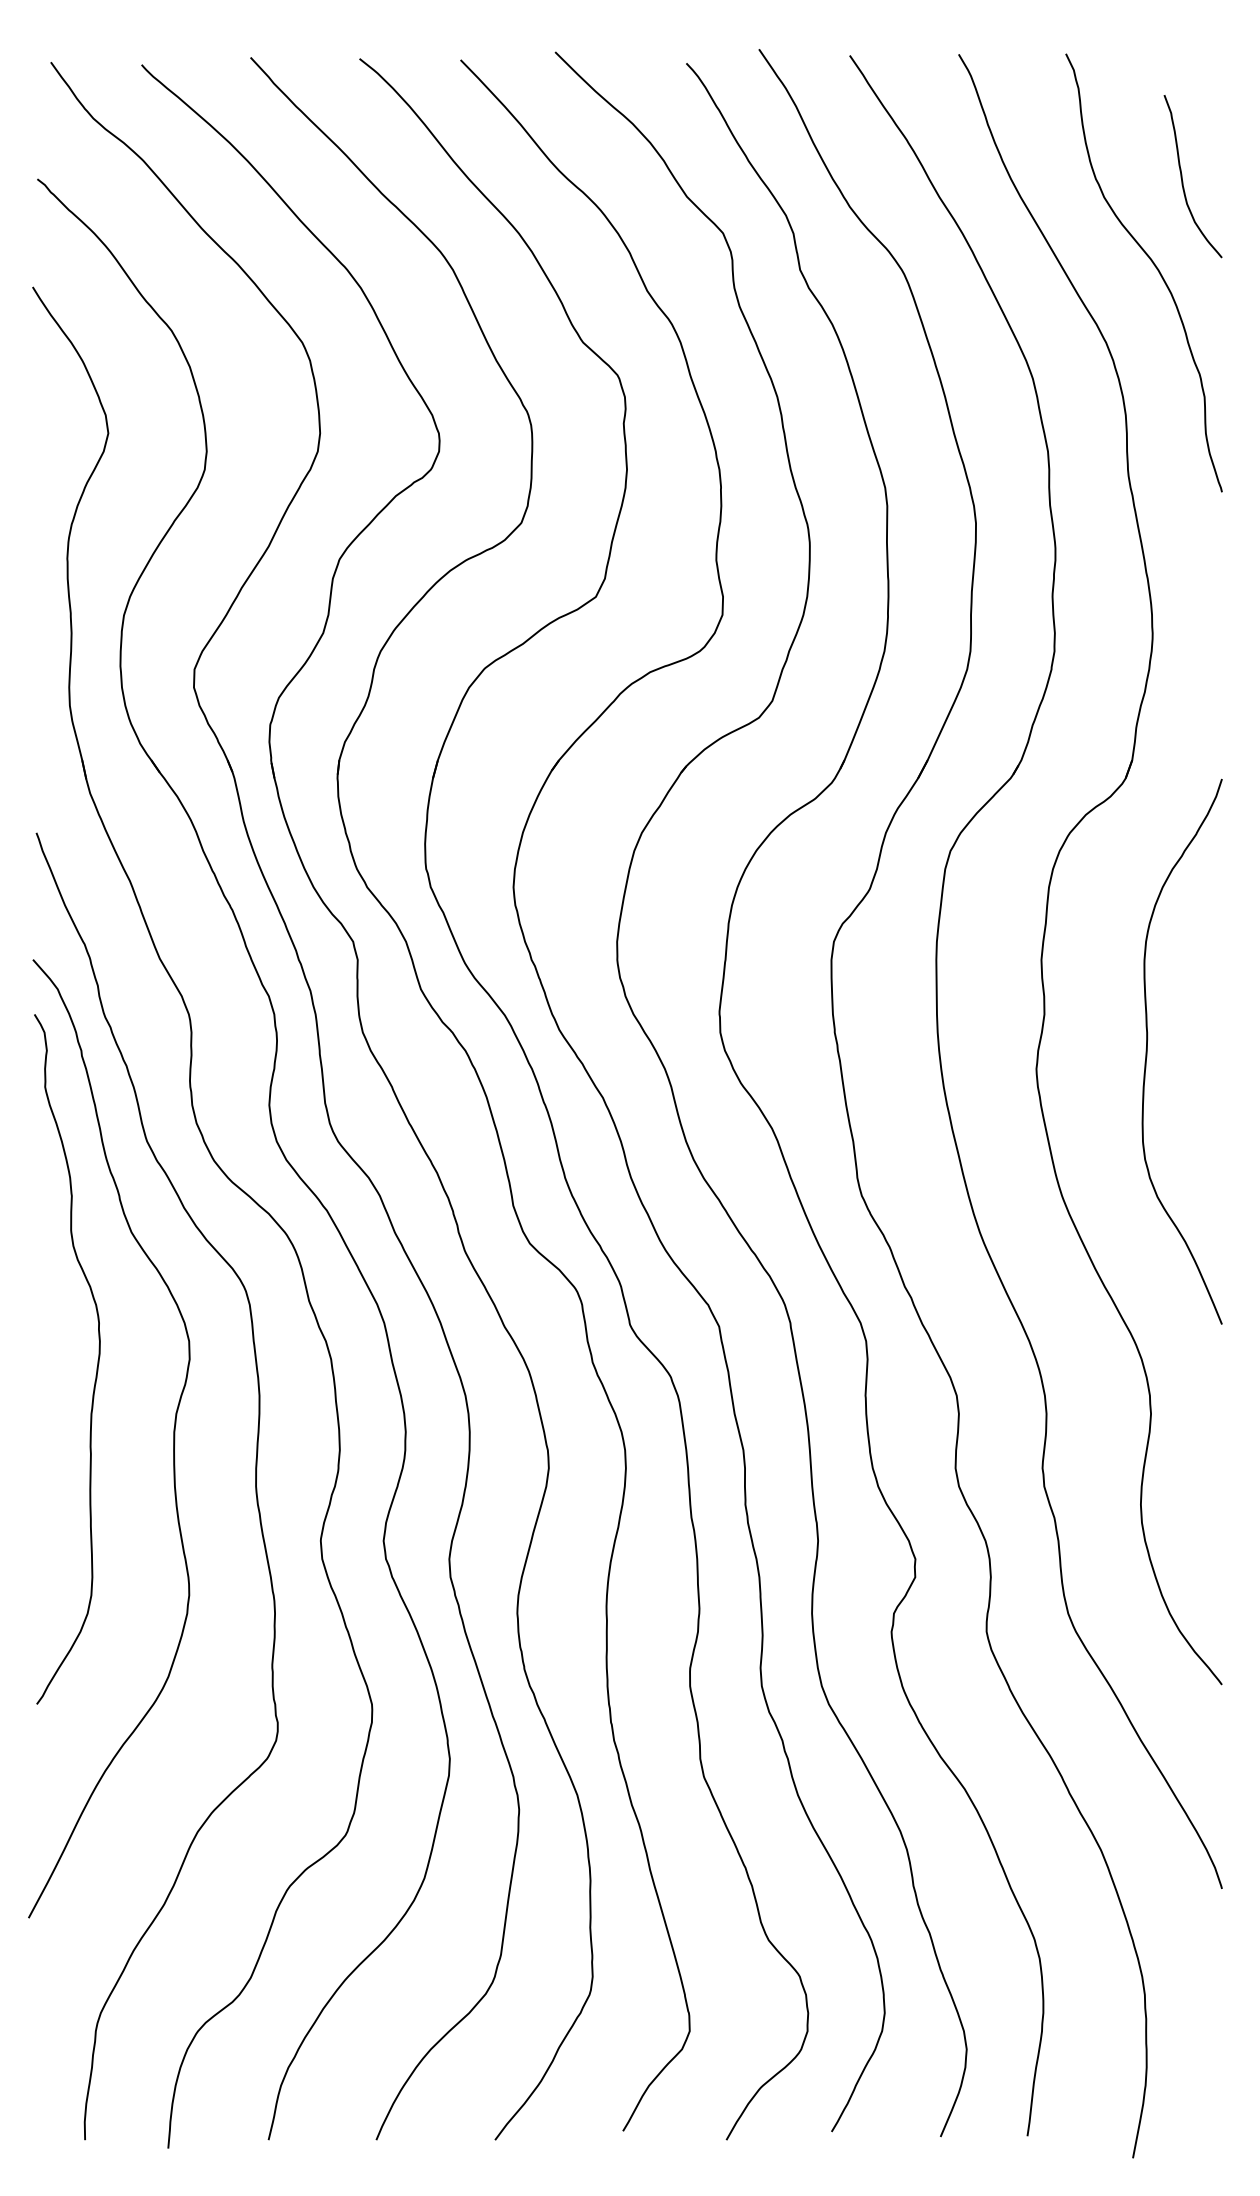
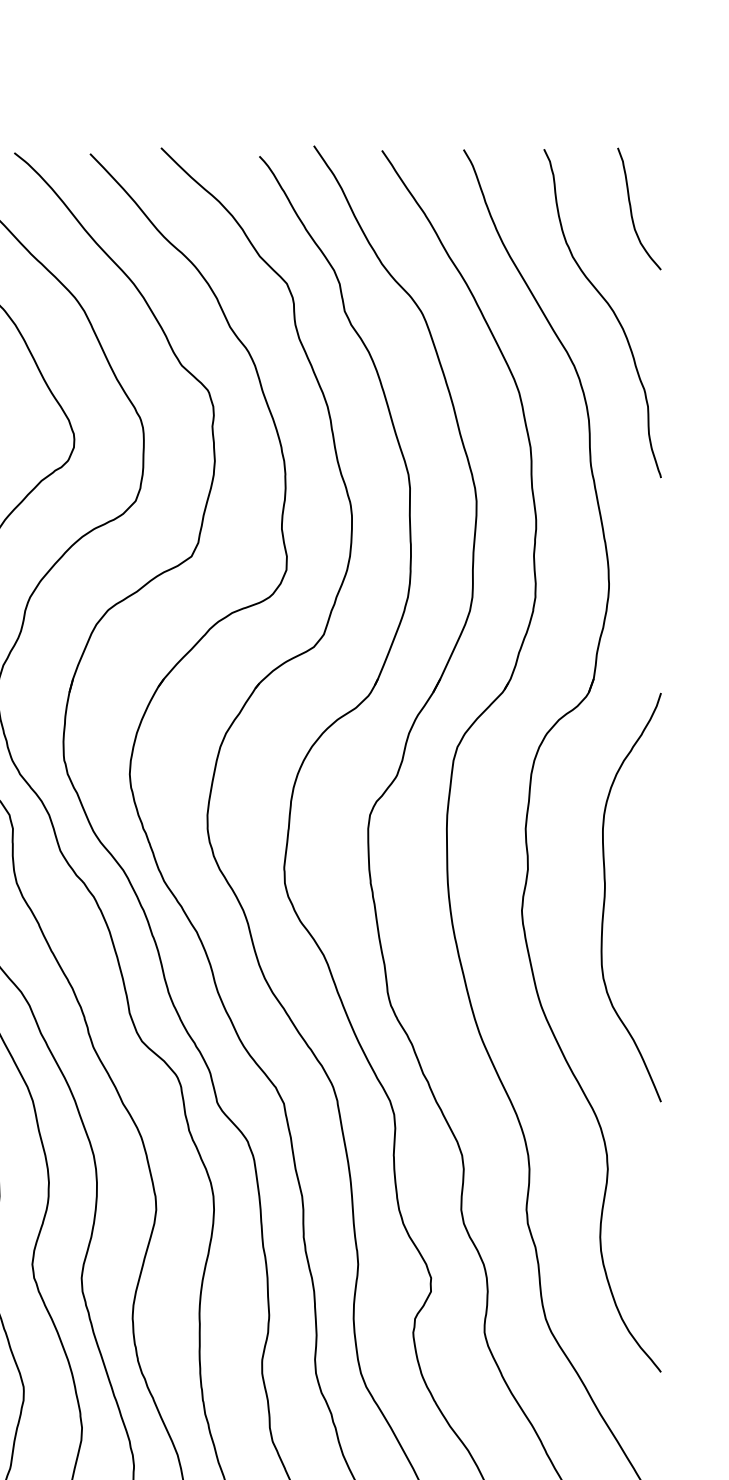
curve: (1182, 176) -> (631, 208), moved

